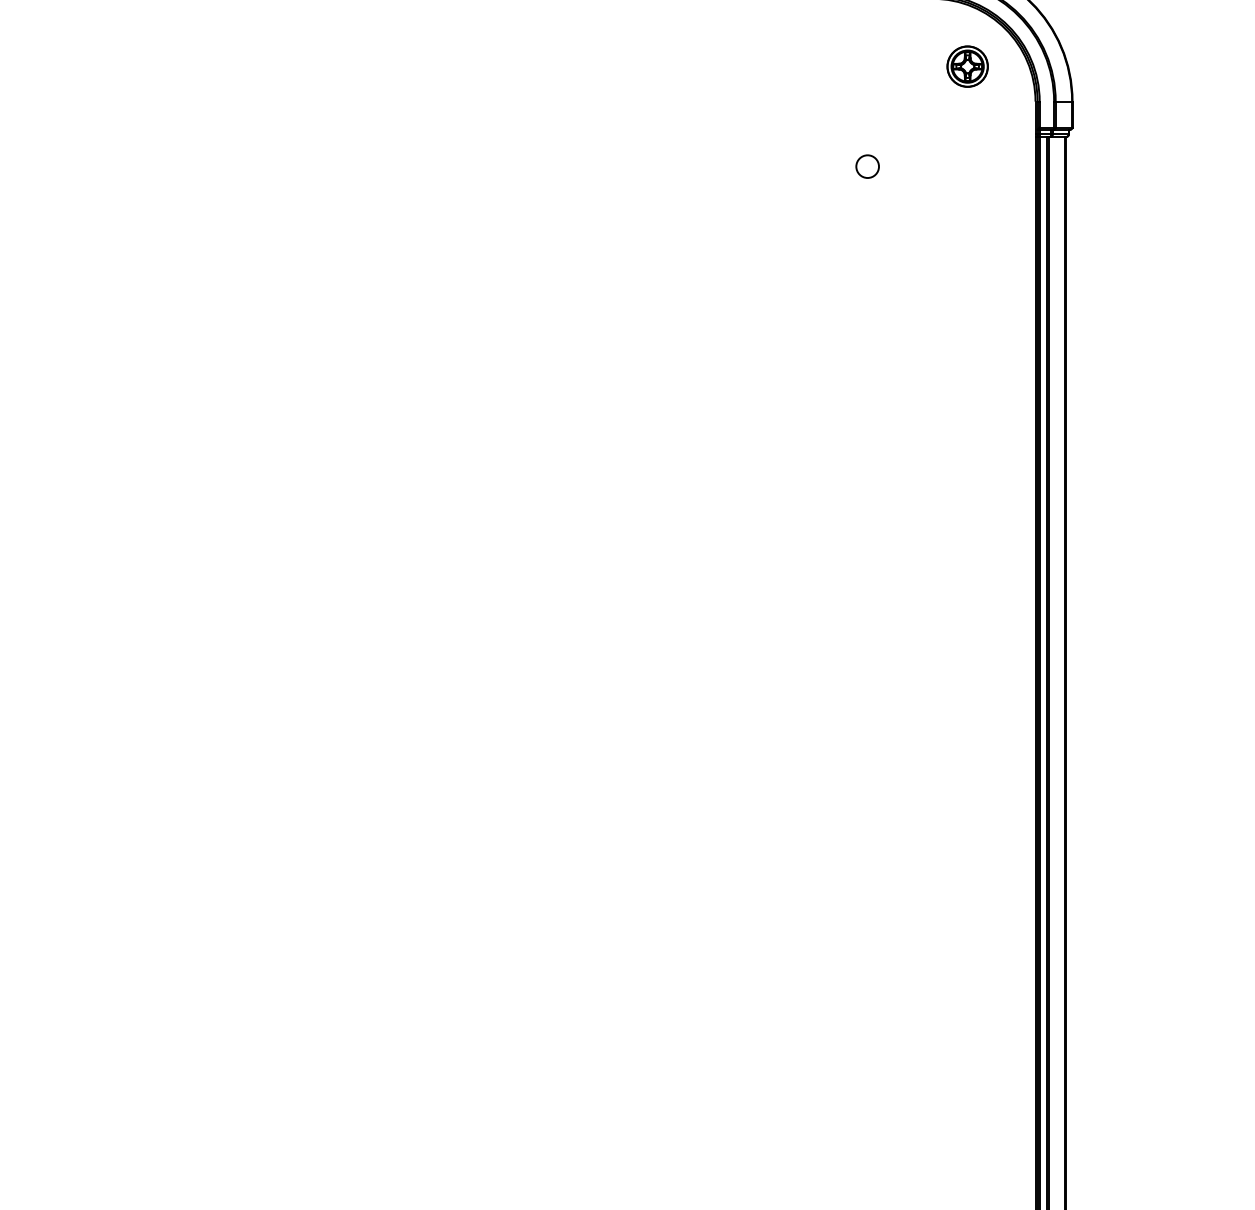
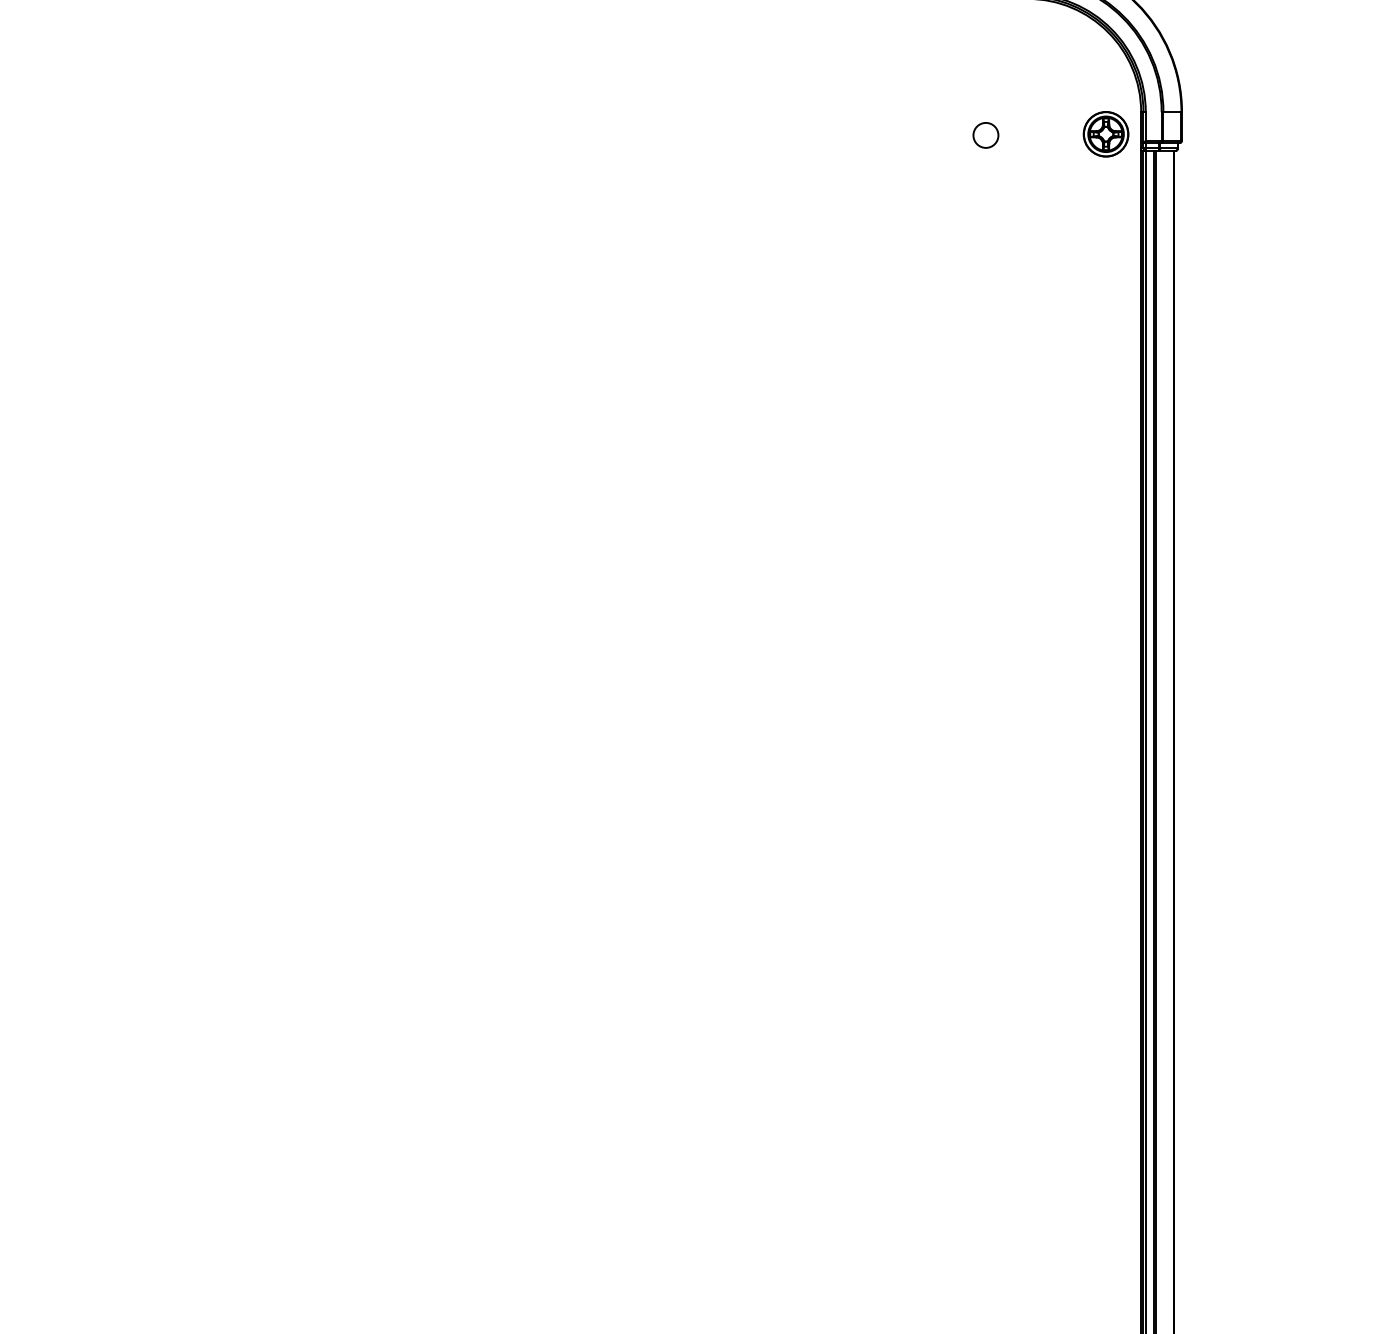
part: (967, 66) -> (1105, 134), moved
circle: (867, 166) -> (985, 135), moved

